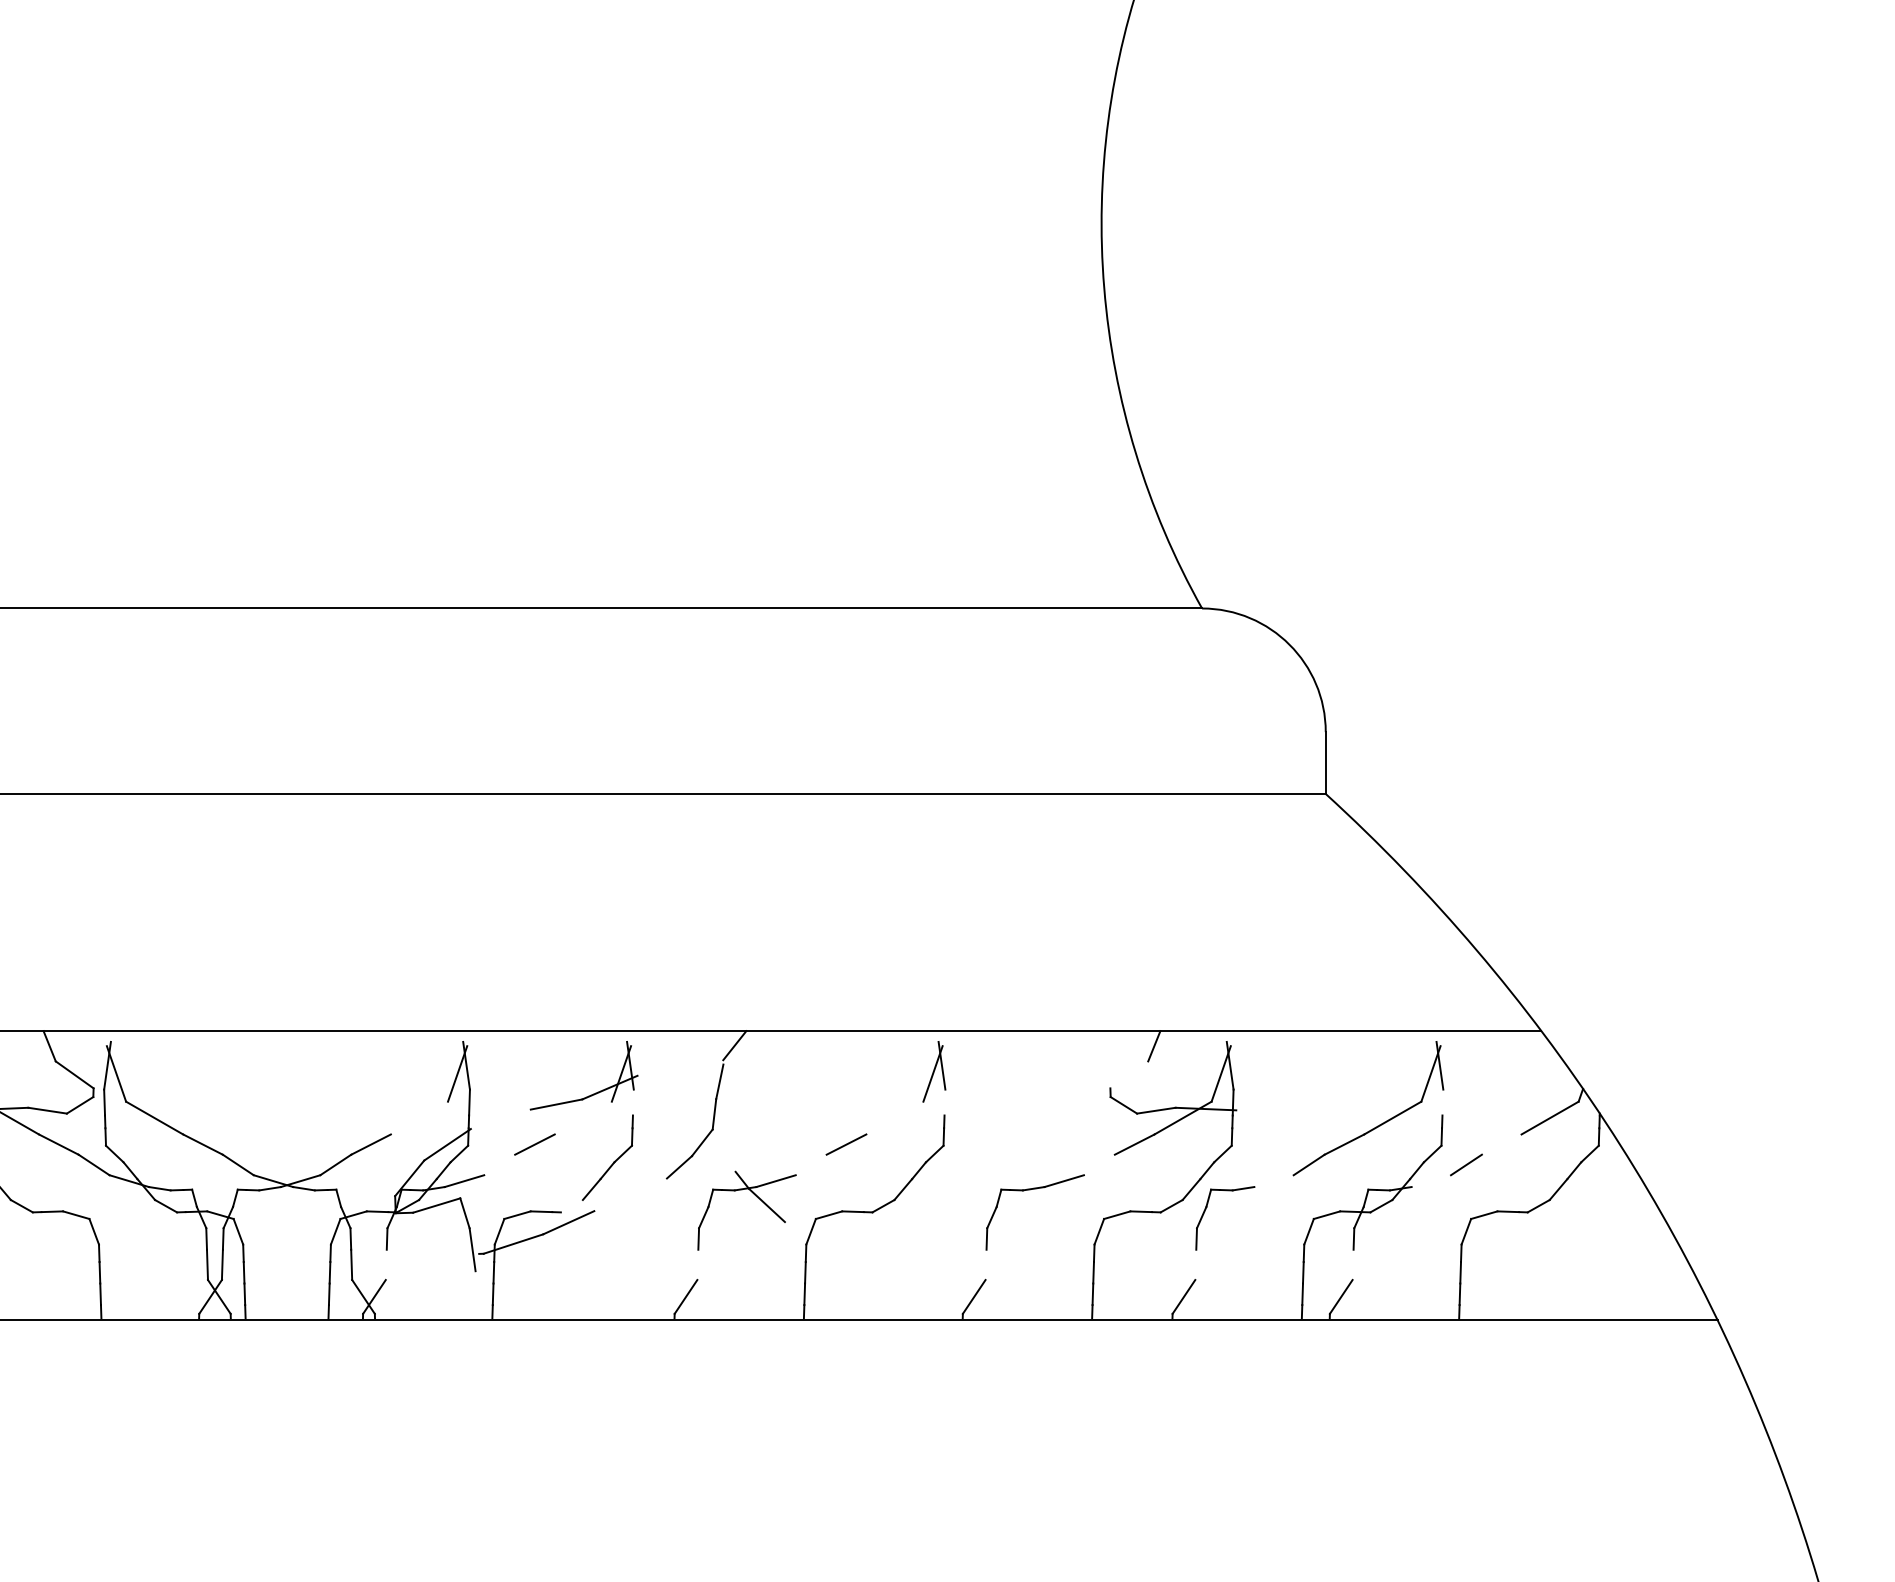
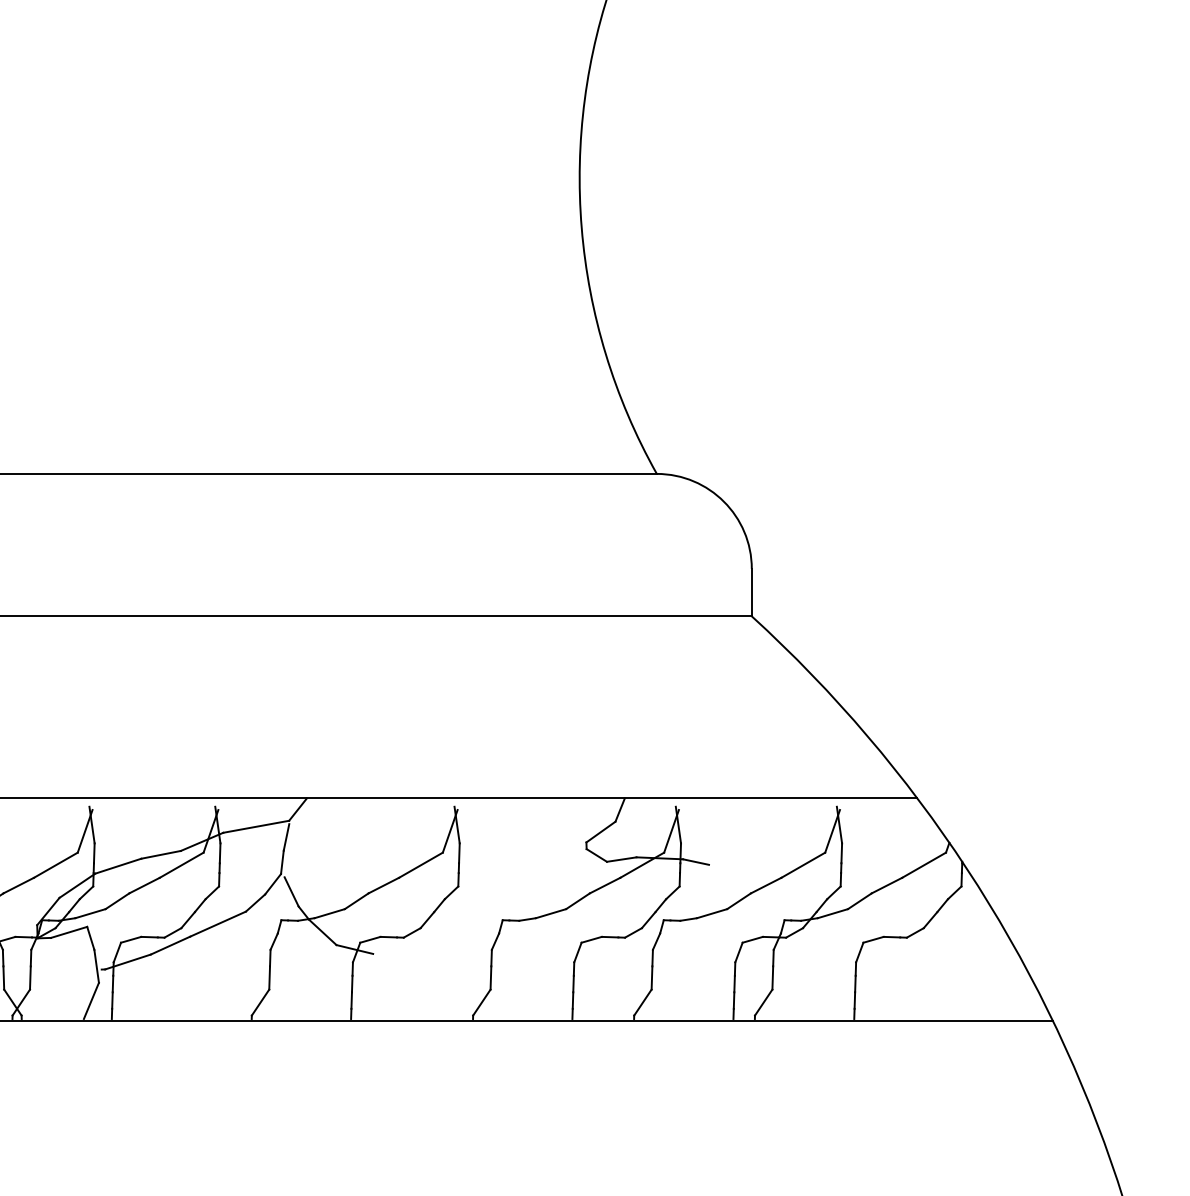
line: (680, 1067) -> (256, 826), added
line: (1129, 1074) -> (601, 831), added
line: (632, 1102) -> (219, 853), added
line: (944, 1102) -> (459, 853), added
line: (1442, 1102) -> (841, 853), added
line: (1253, 1113) -> (696, 861), added
line: (419, 1117) -> (55, 864), added
line: (582, 1117) -> (181, 864), added
line: (894, 1117) -> (420, 864), added
line: (500, 1119) -> (118, 866), added
line: (1501, 1144) -> (886, 885), added
line: (726, 1152) -> (291, 891), added
line: (499, 1164) -> (117, 900), added
line: (810, 1164) -> (356, 900), added
line: (1098, 1164) -> (577, 900), added
line: (1273, 1181) -> (711, 913), added
line: (1431, 1181) -> (833, 913), added
line: (630, 1194) -> (217, 923), added
line: (571, 1206) -> (172, 933), added
line: (808, 1227) -> (354, 949), added
line: (385, 1264) -> (29, 977), added
line: (697, 1264) -> (269, 977), added
line: (985, 1264) -> (490, 977), added
line: (1195, 1264) -> (651, 977), added
line: (1352, 1264) -> (772, 977), added
line: (465, 1294) -> (91, 1000), added

